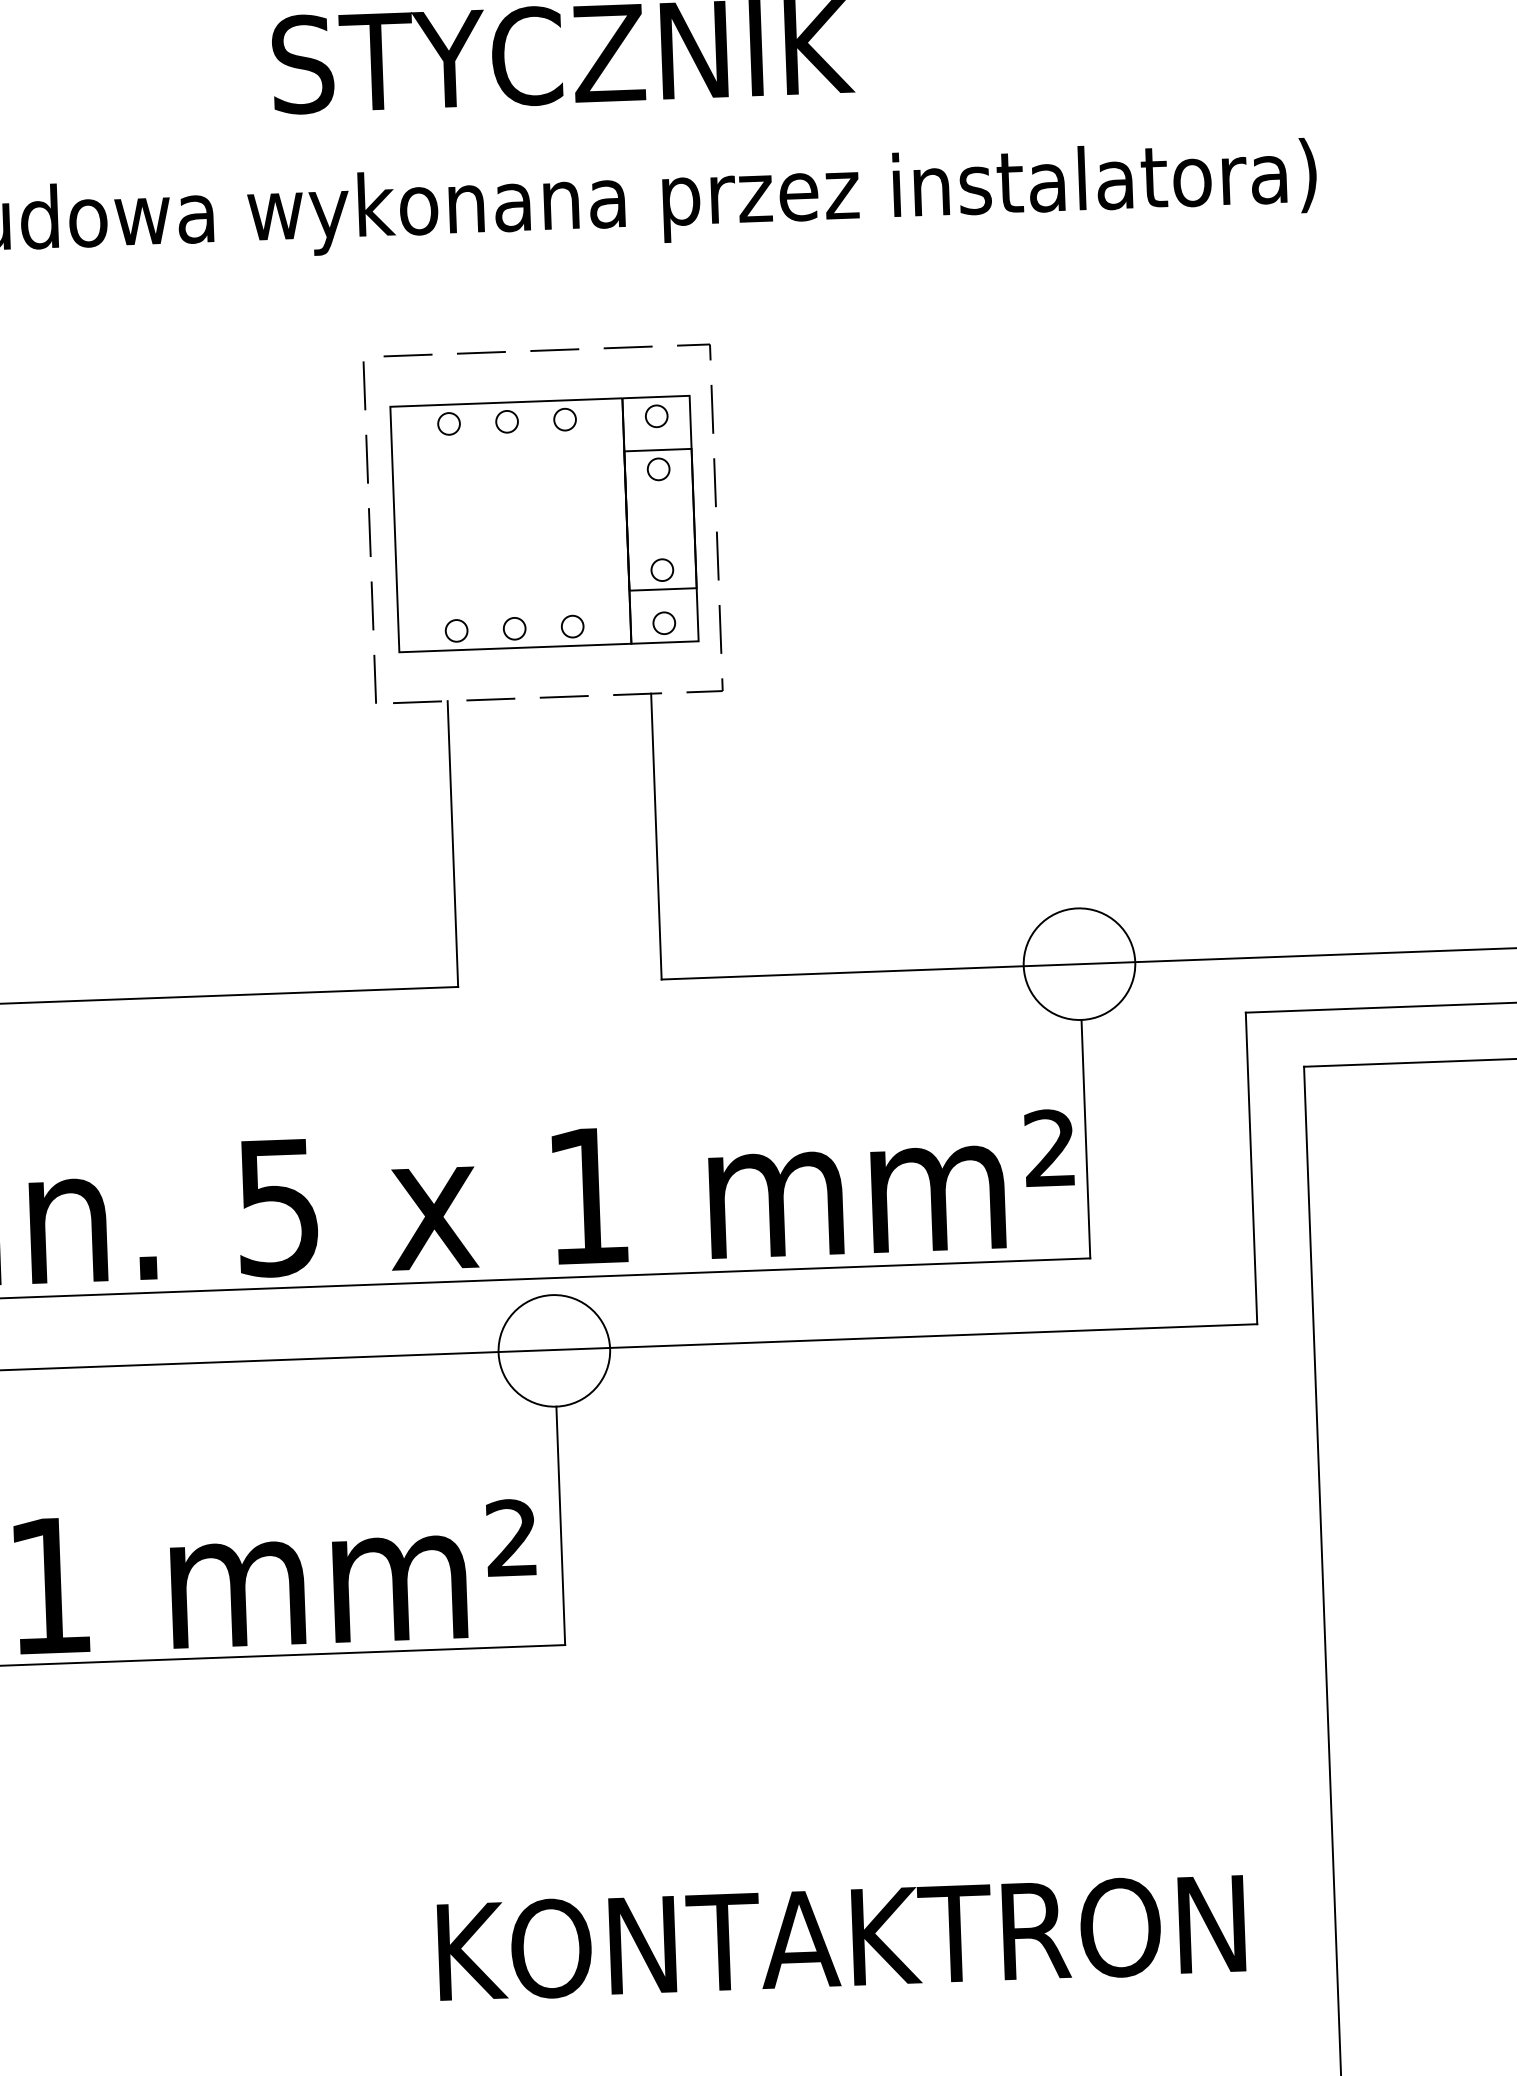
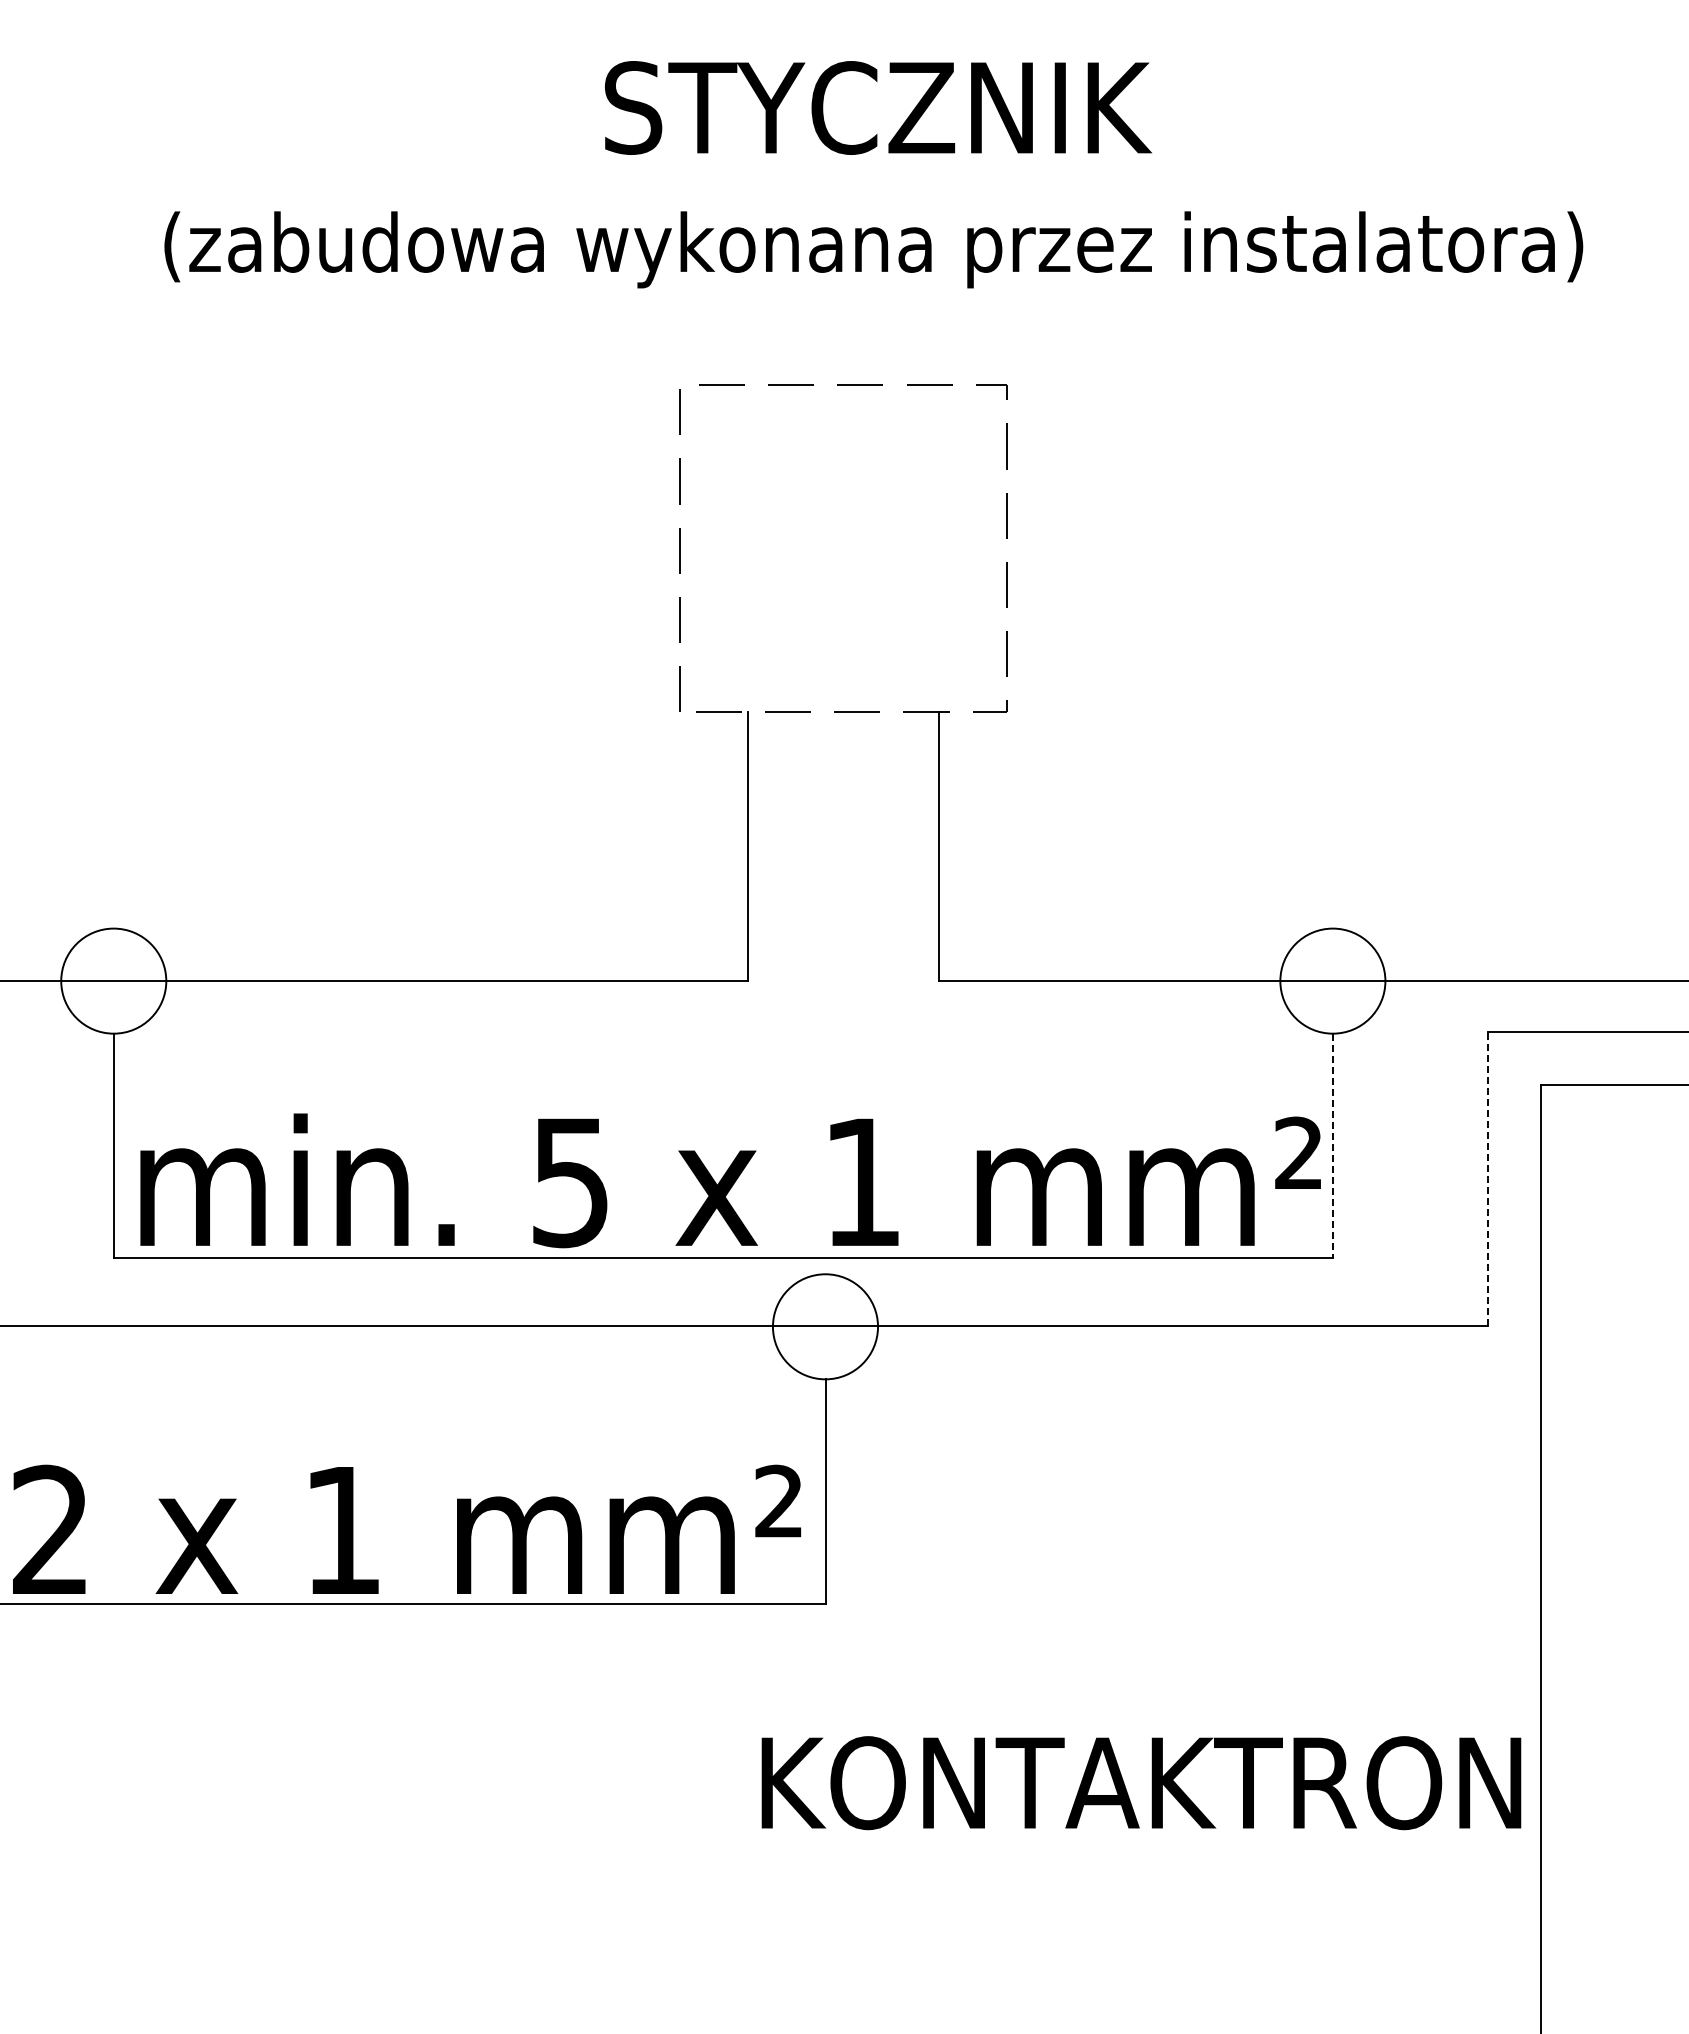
part: (544, 523) -> (844, 548), removed
line: (1085, 1139) -> (1332, 1146), solid -> dashed
line: (1251, 1168) -> (1487, 1179), solid -> dashed
text: (841, 1938) -> (1141, 1783), moved

